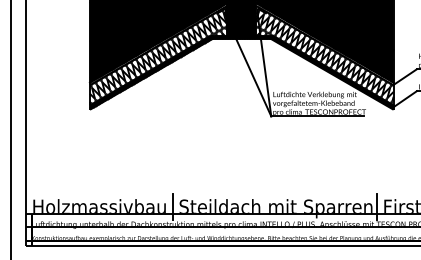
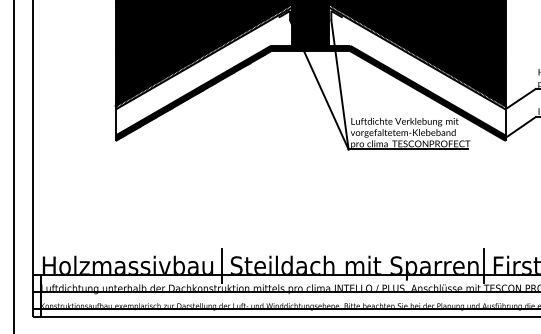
hatch: (158, 55) -> (203, 71), removed
hatch: (324, 55) -> (417, 71), removed

